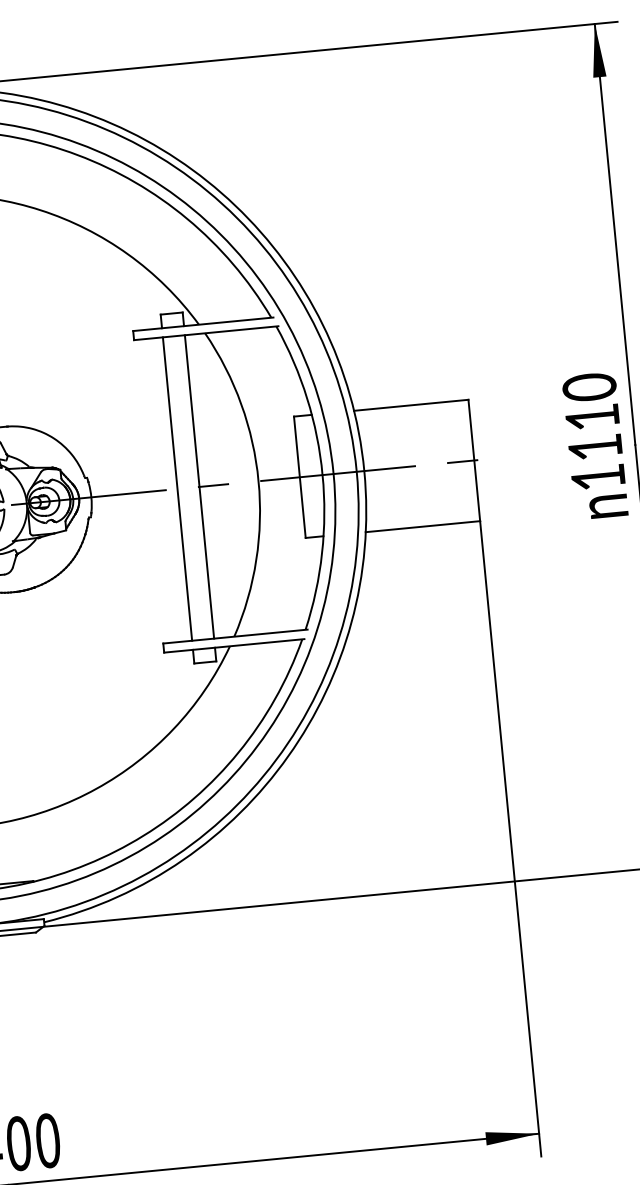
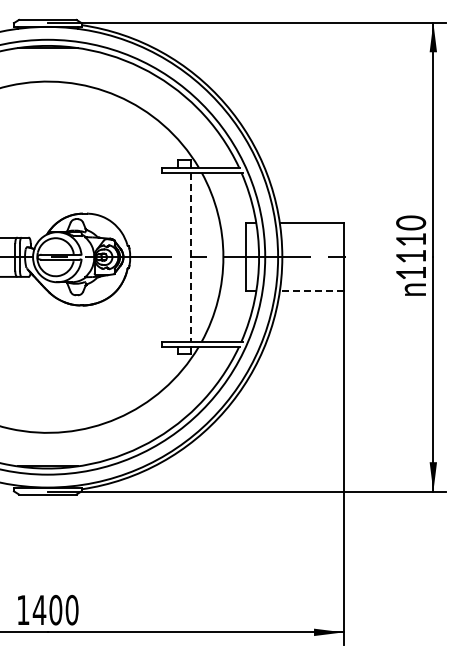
line: (177, 487) -> (178, 256), removed
line: (199, 487) -> (190, 257), solid -> dashed
line: (422, 527) -> (311, 291), solid -> dashed

